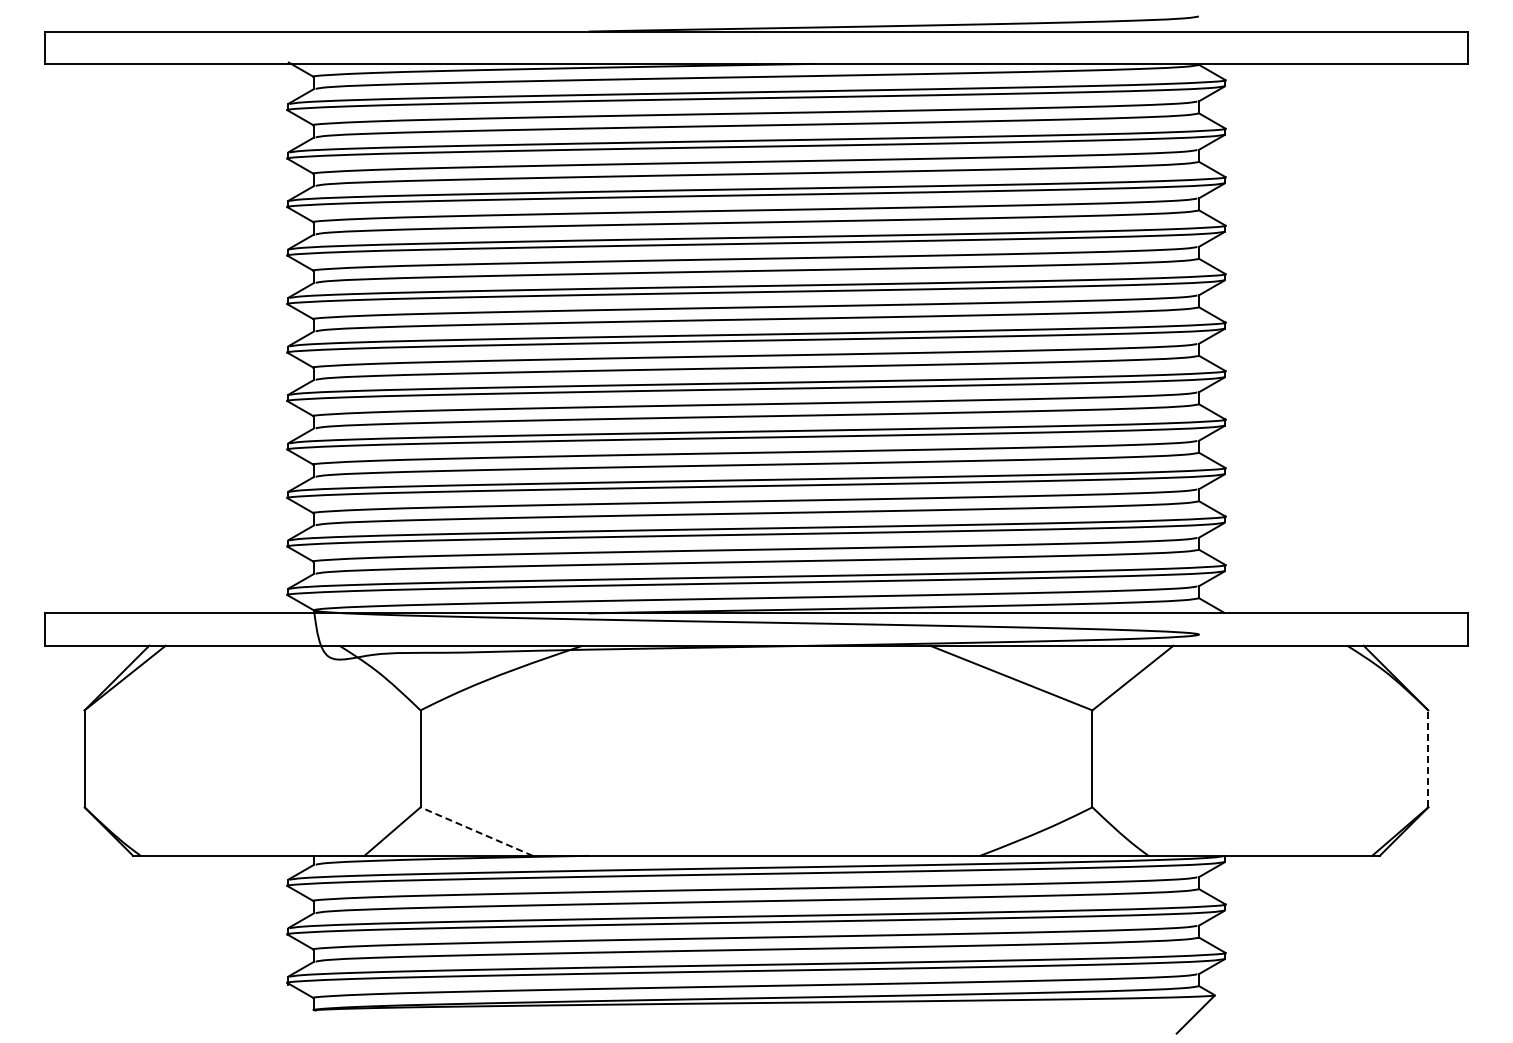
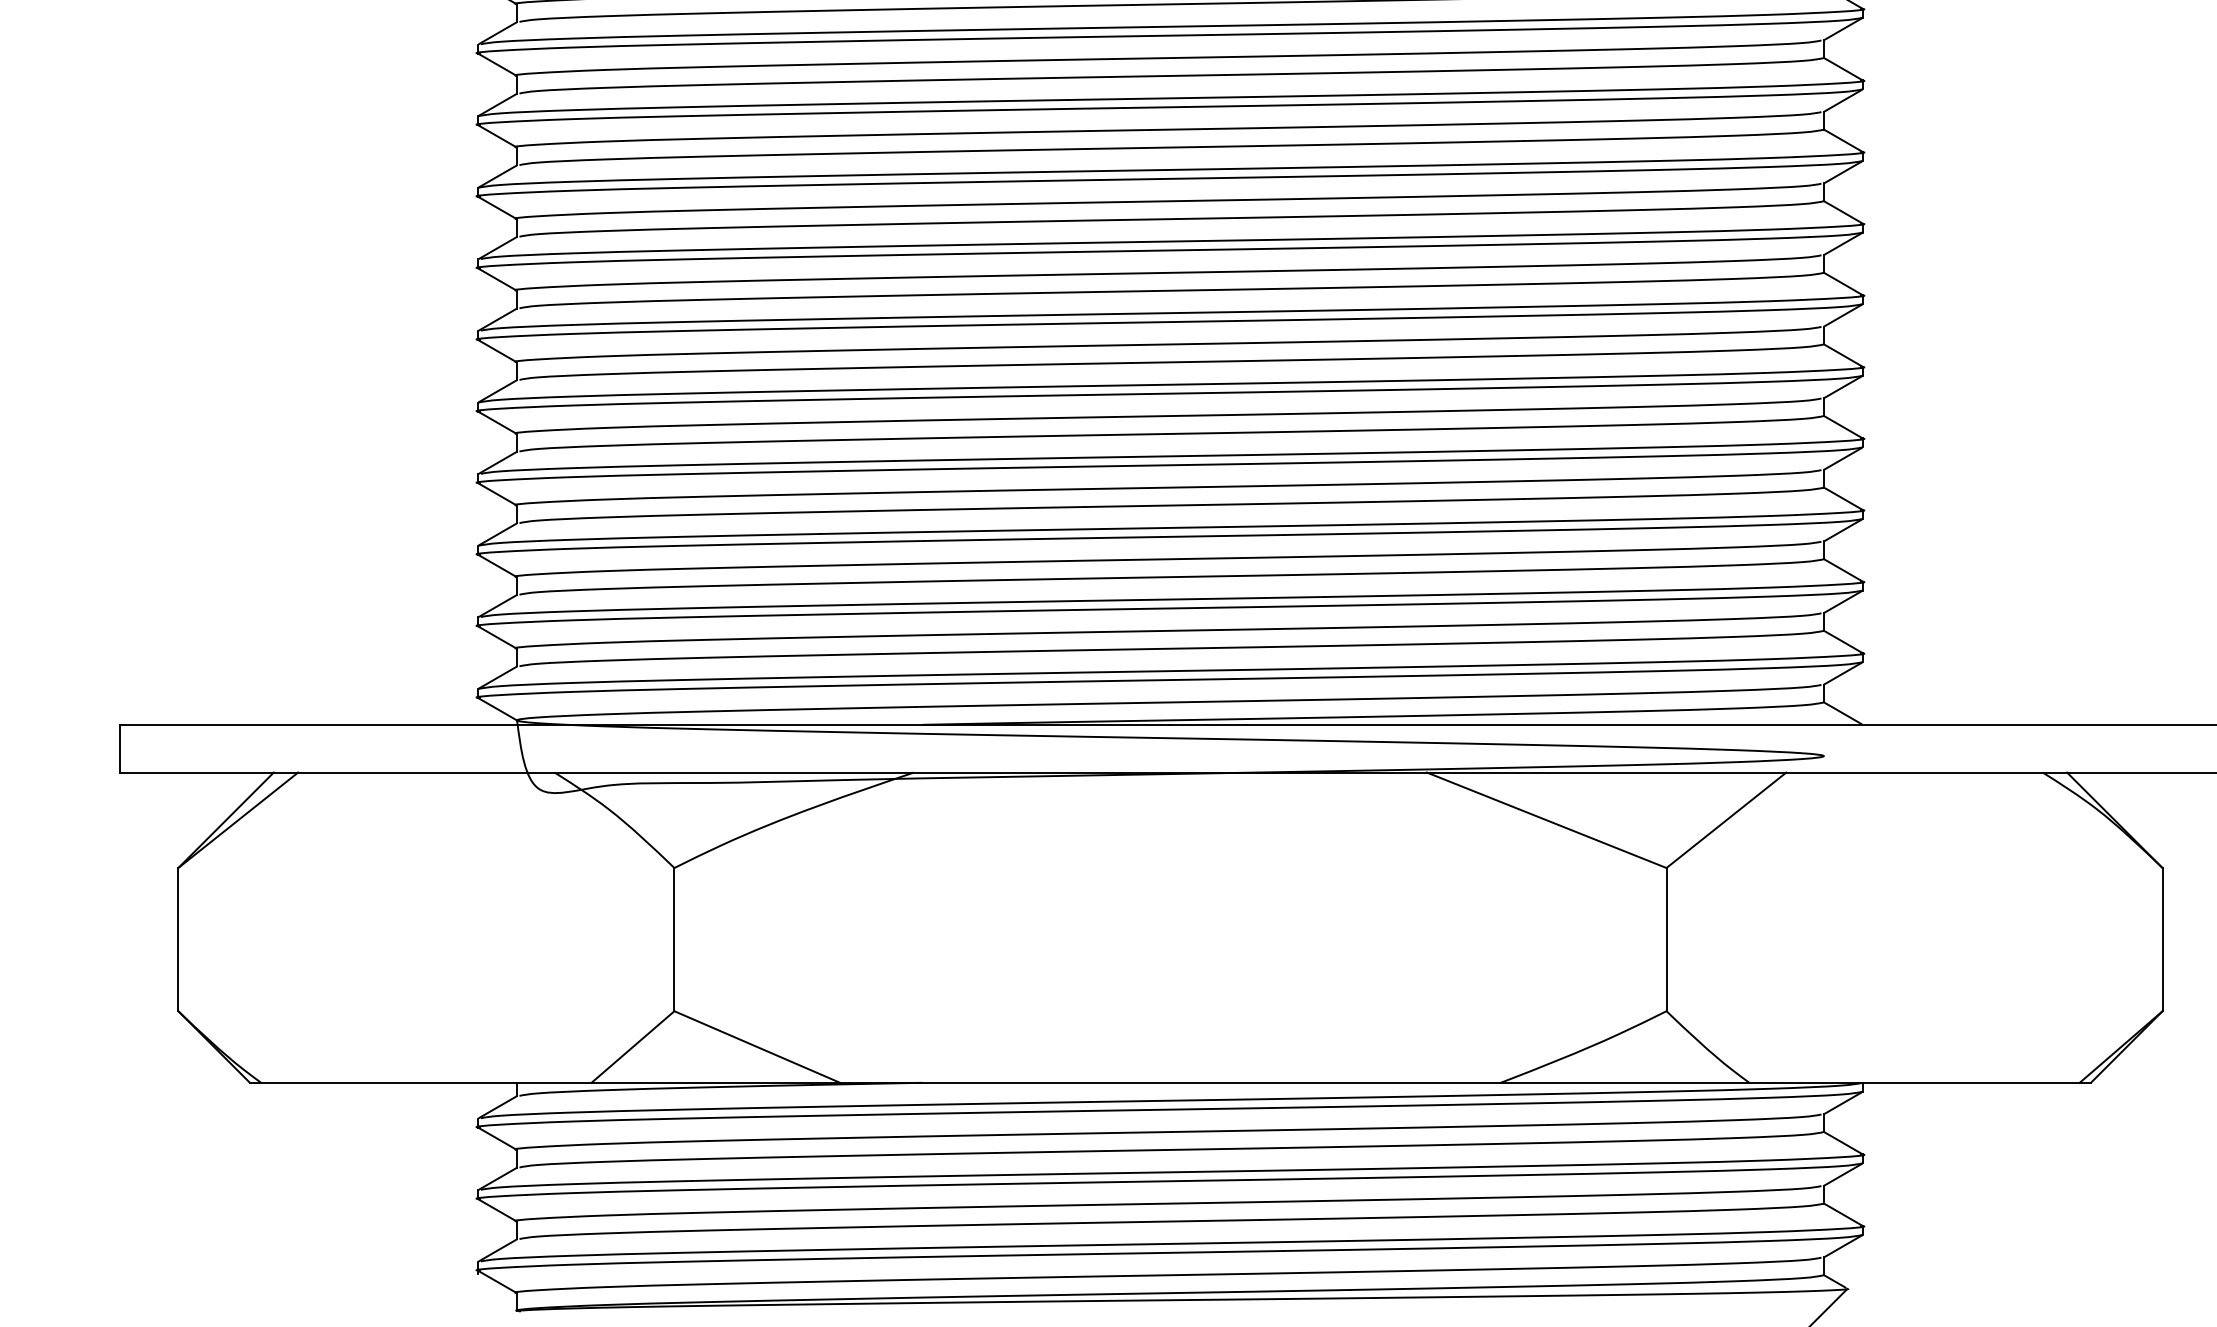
line: (1428, 758) -> (2162, 939), dashed -> solid
line: (476, 831) -> (756, 1046), dashed -> solid

